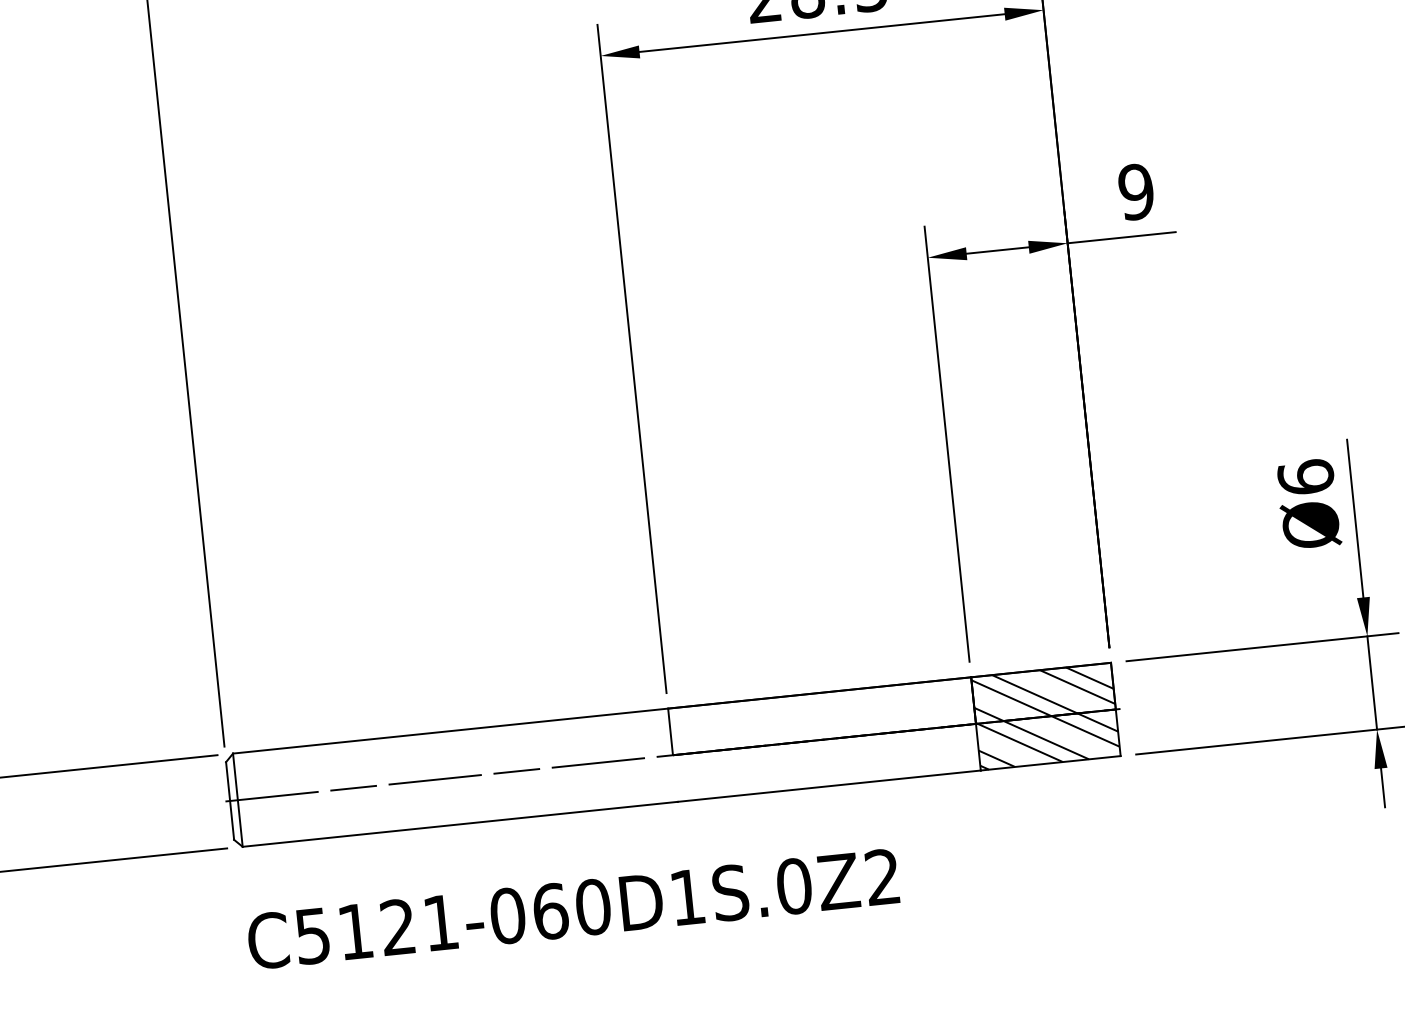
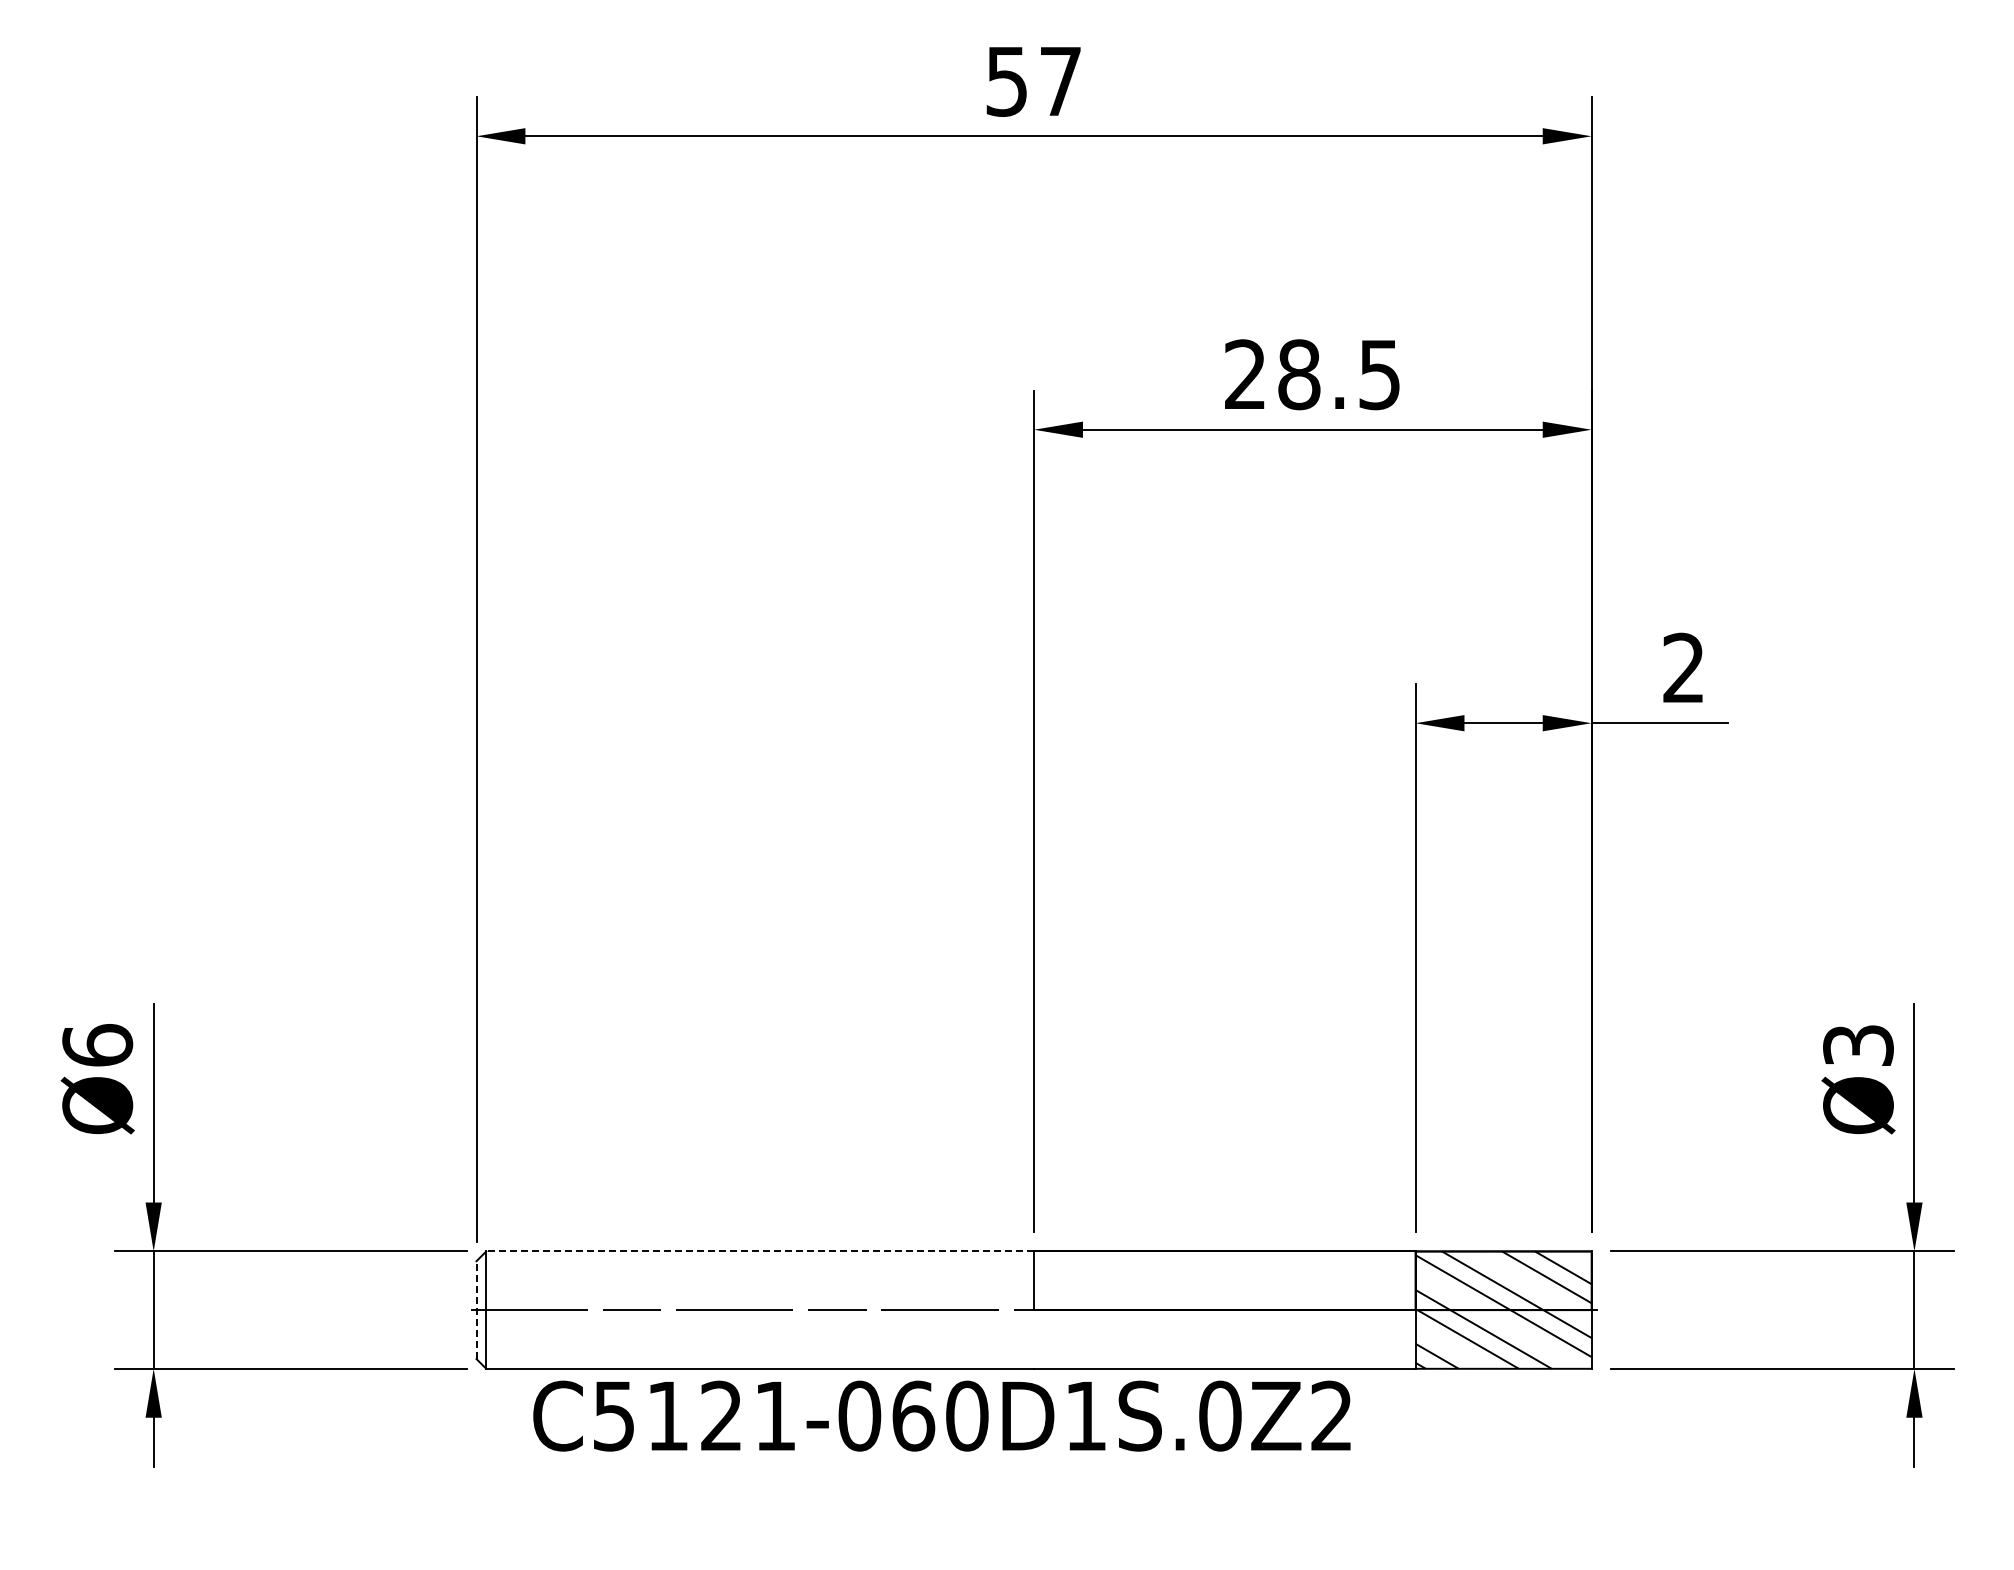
text: (1136, 191) -> (1683, 667), 9 -> 2
text: (1306, 477) -> (1858, 1045), Ø6 -> Ø3
line: (450, 731) -> (760, 1251), solid -> dashed
line: (230, 801) -> (476, 1310), solid -> dashed
text: (572, 908) -> (941, 1415), moved

